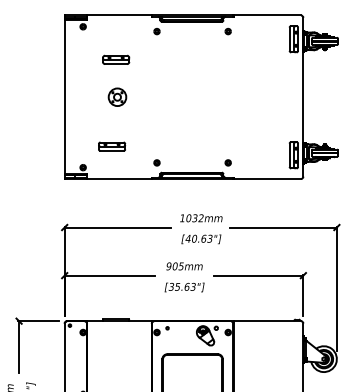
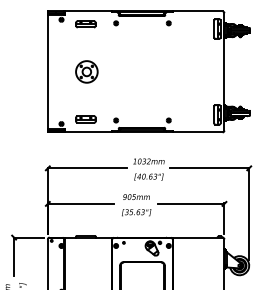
part: (115, 60) -> (85, 24), moved
part: (116, 96) -> (86, 71), size x1.67
part: (111, 146) -> (85, 119), moved

